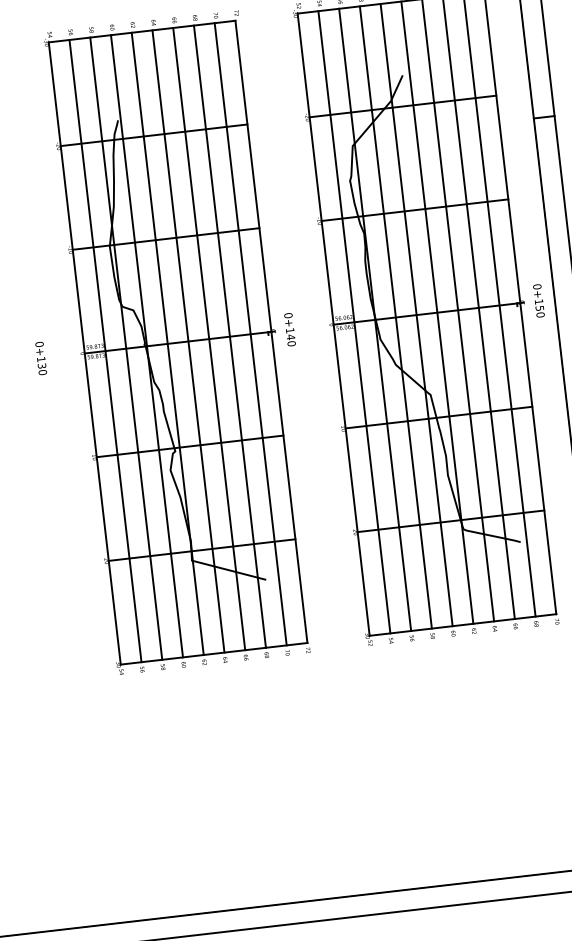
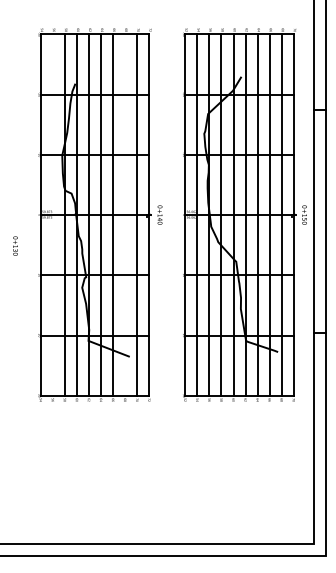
line: (230, 335) -> (125, 214), removed
line: (104, 350) -> (52, 214), removed
text: (41, 357) -> (15, 245), moved

